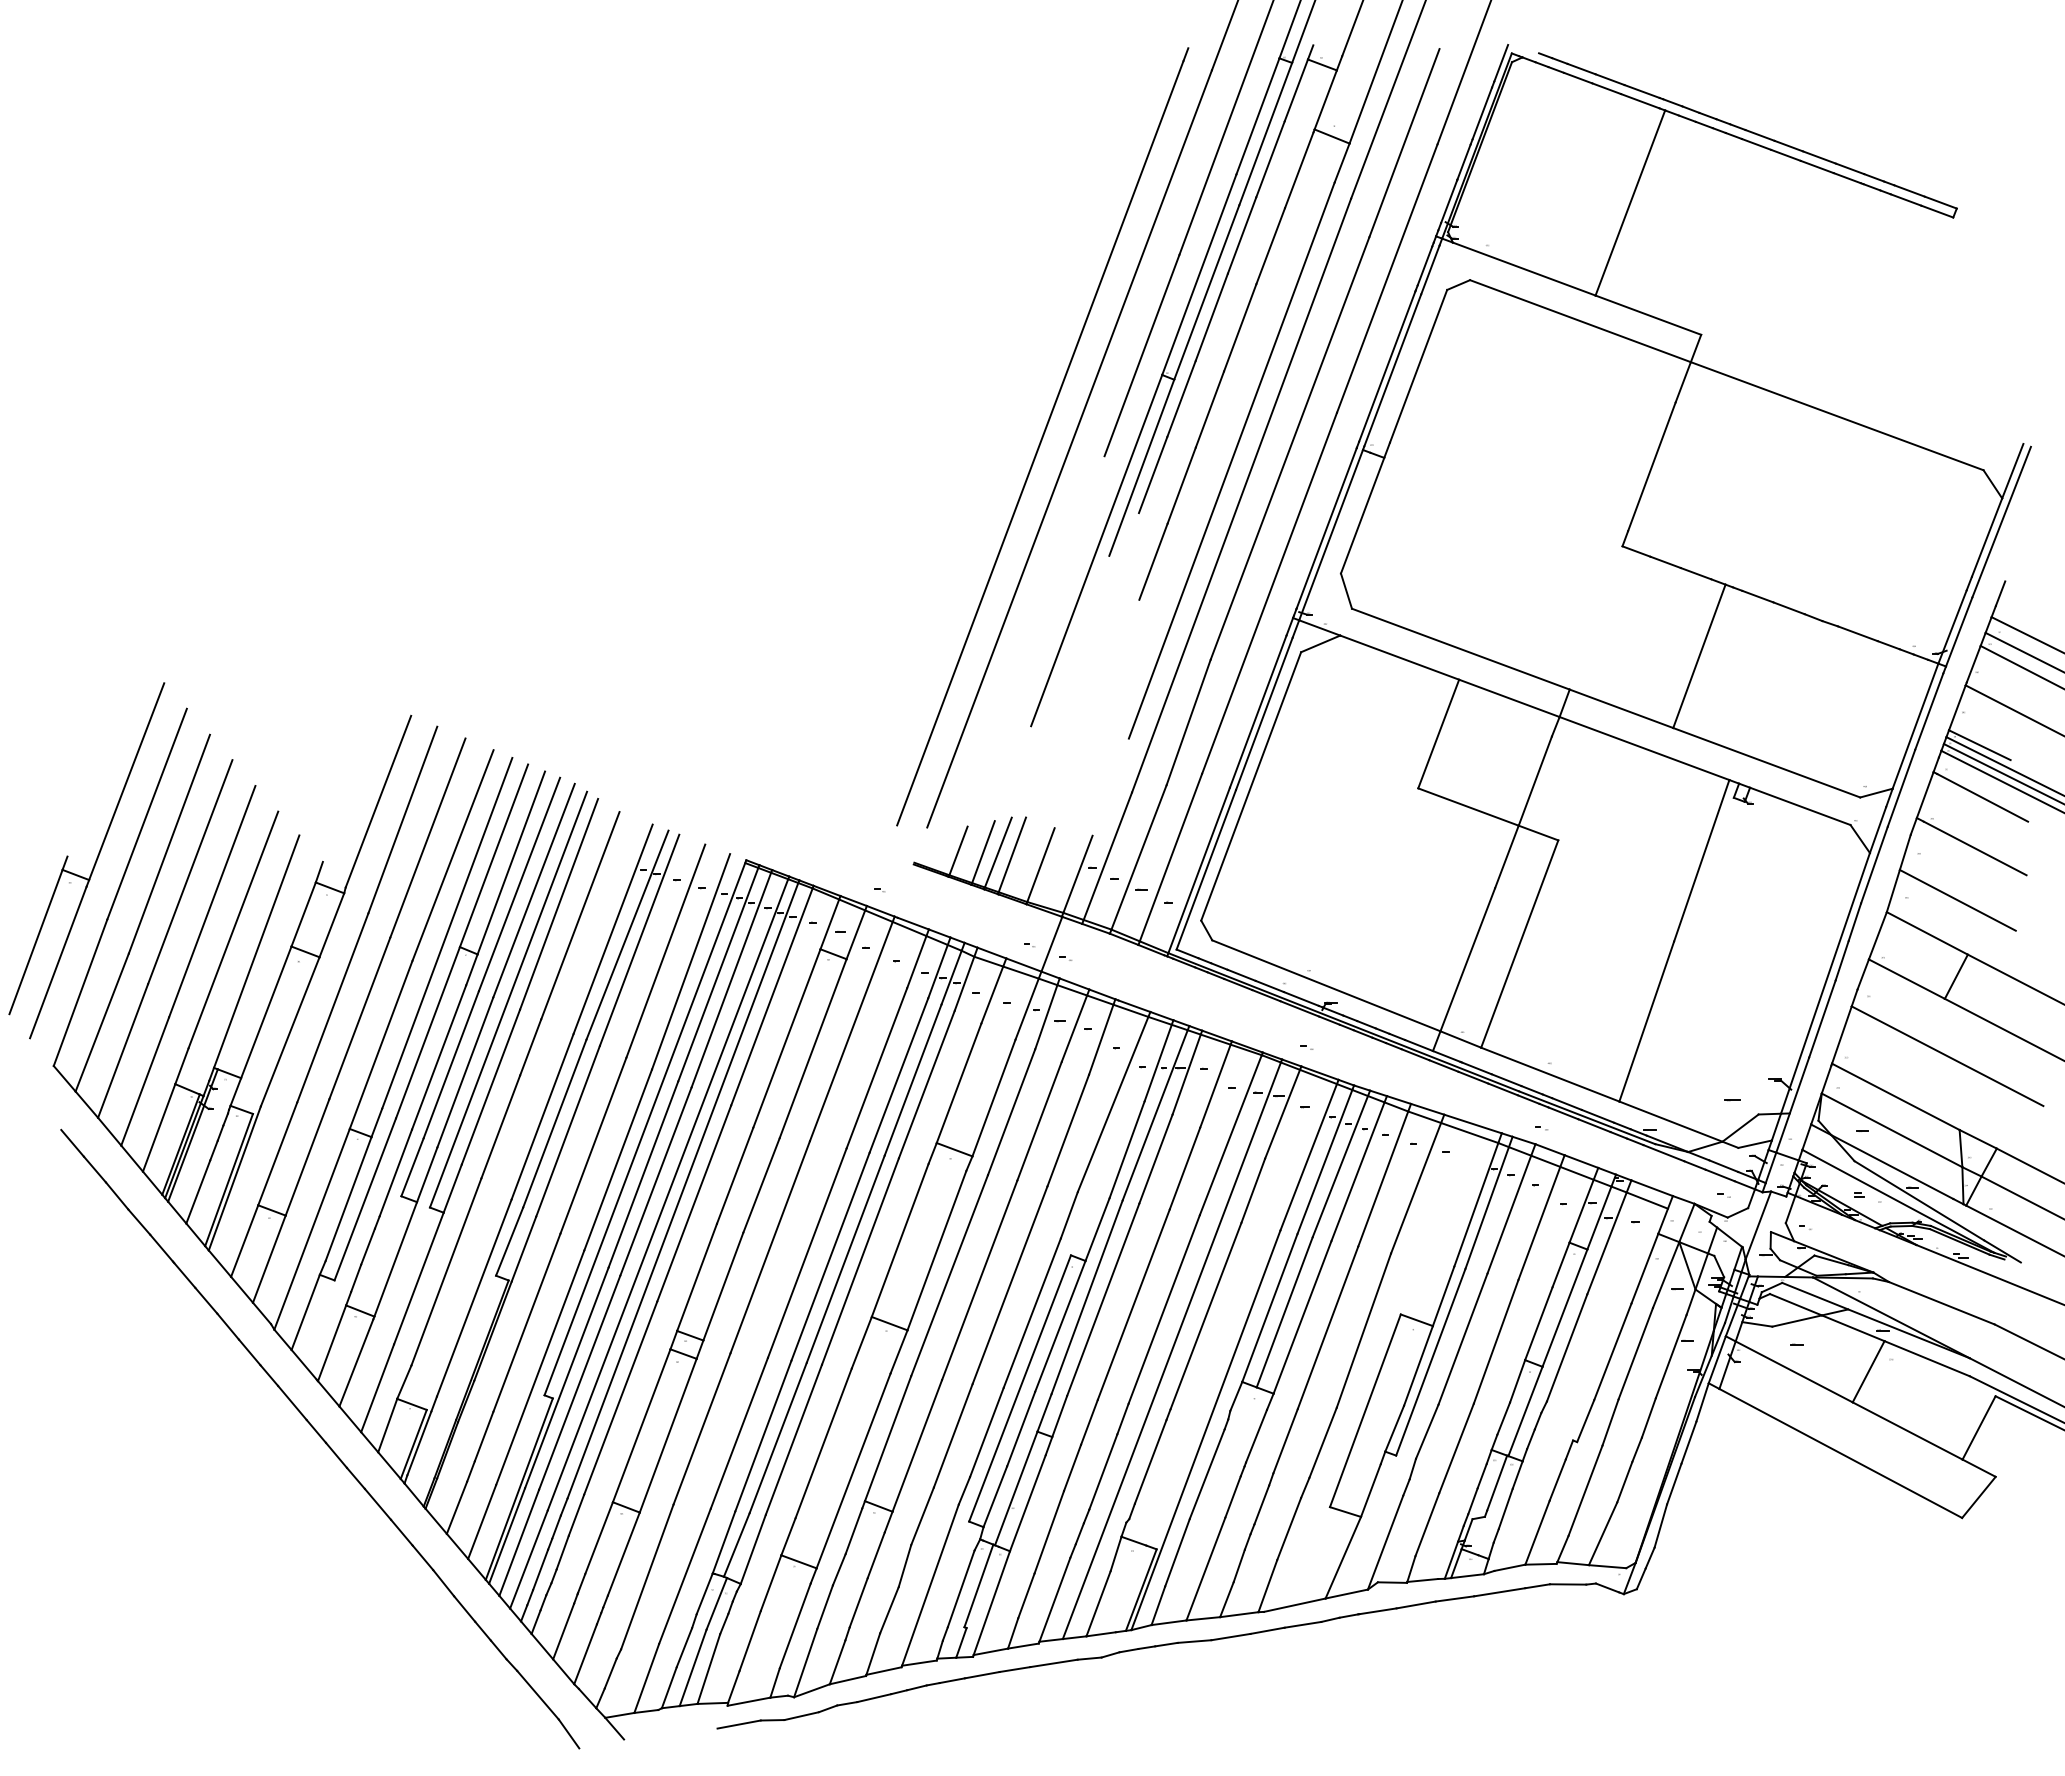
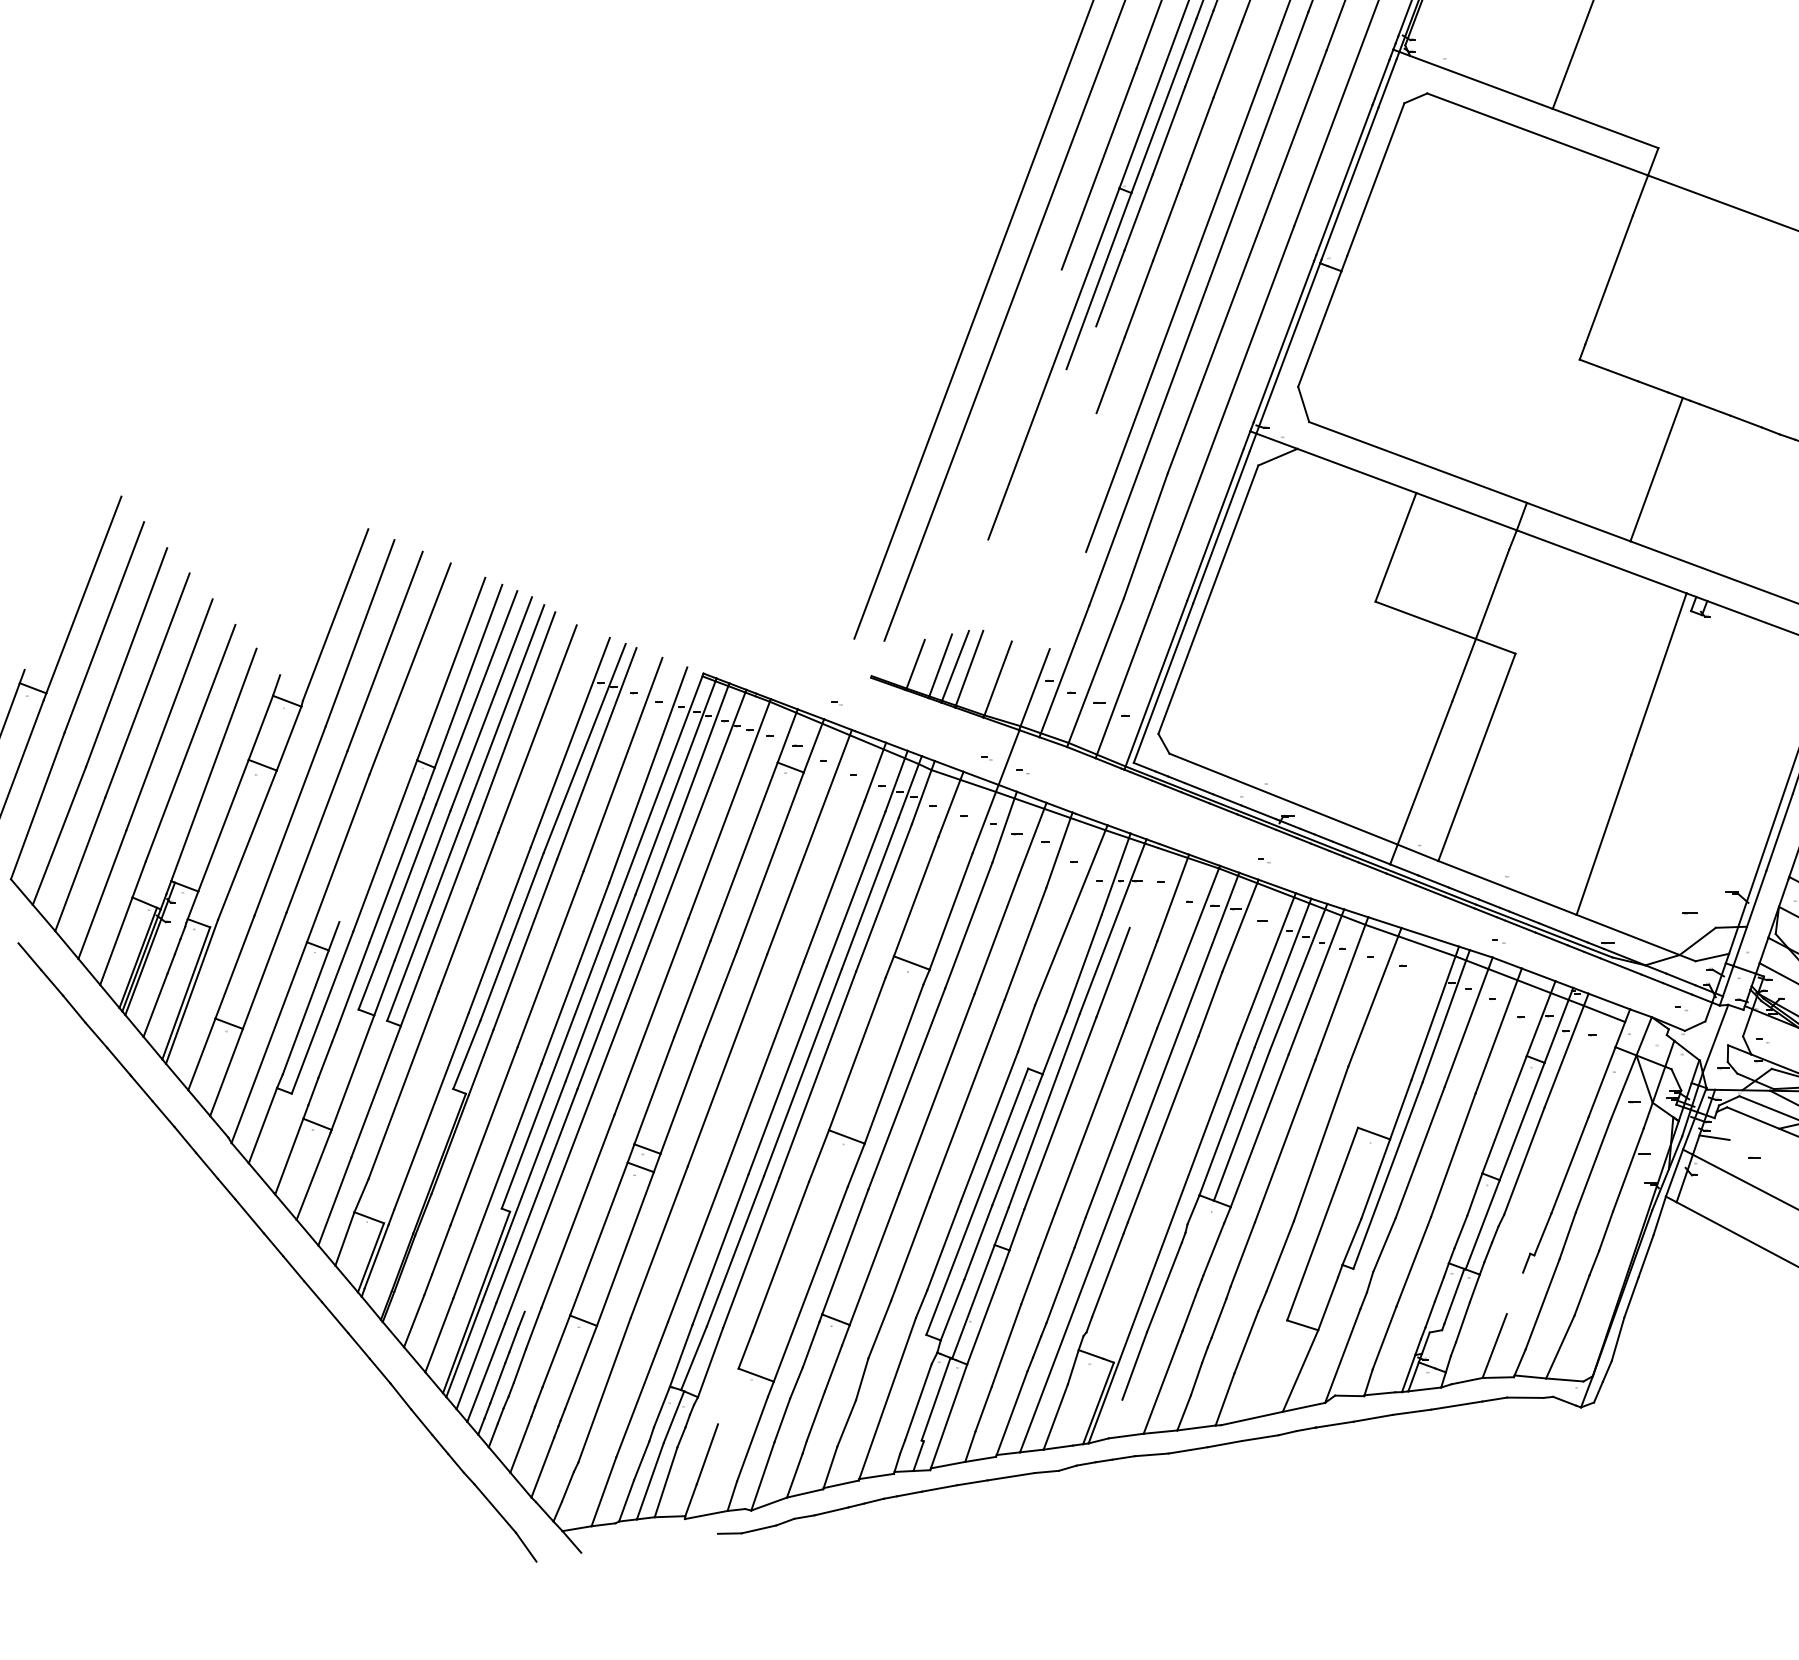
line: (447, 932) -> (404, 745), removed
line: (1187, 1072) -> (1144, 885), removed
line: (683, 1189) -> (640, 1002), removed
line: (1796, 1320) -> (1753, 1133), removed
line: (1557, 1479) -> (1514, 1292), removed
line: (770, 1582) -> (727, 1395), removed
line: (1158, 1605) -> (1115, 1418), removed
line: (738, 1724) -> (695, 1537), removed

